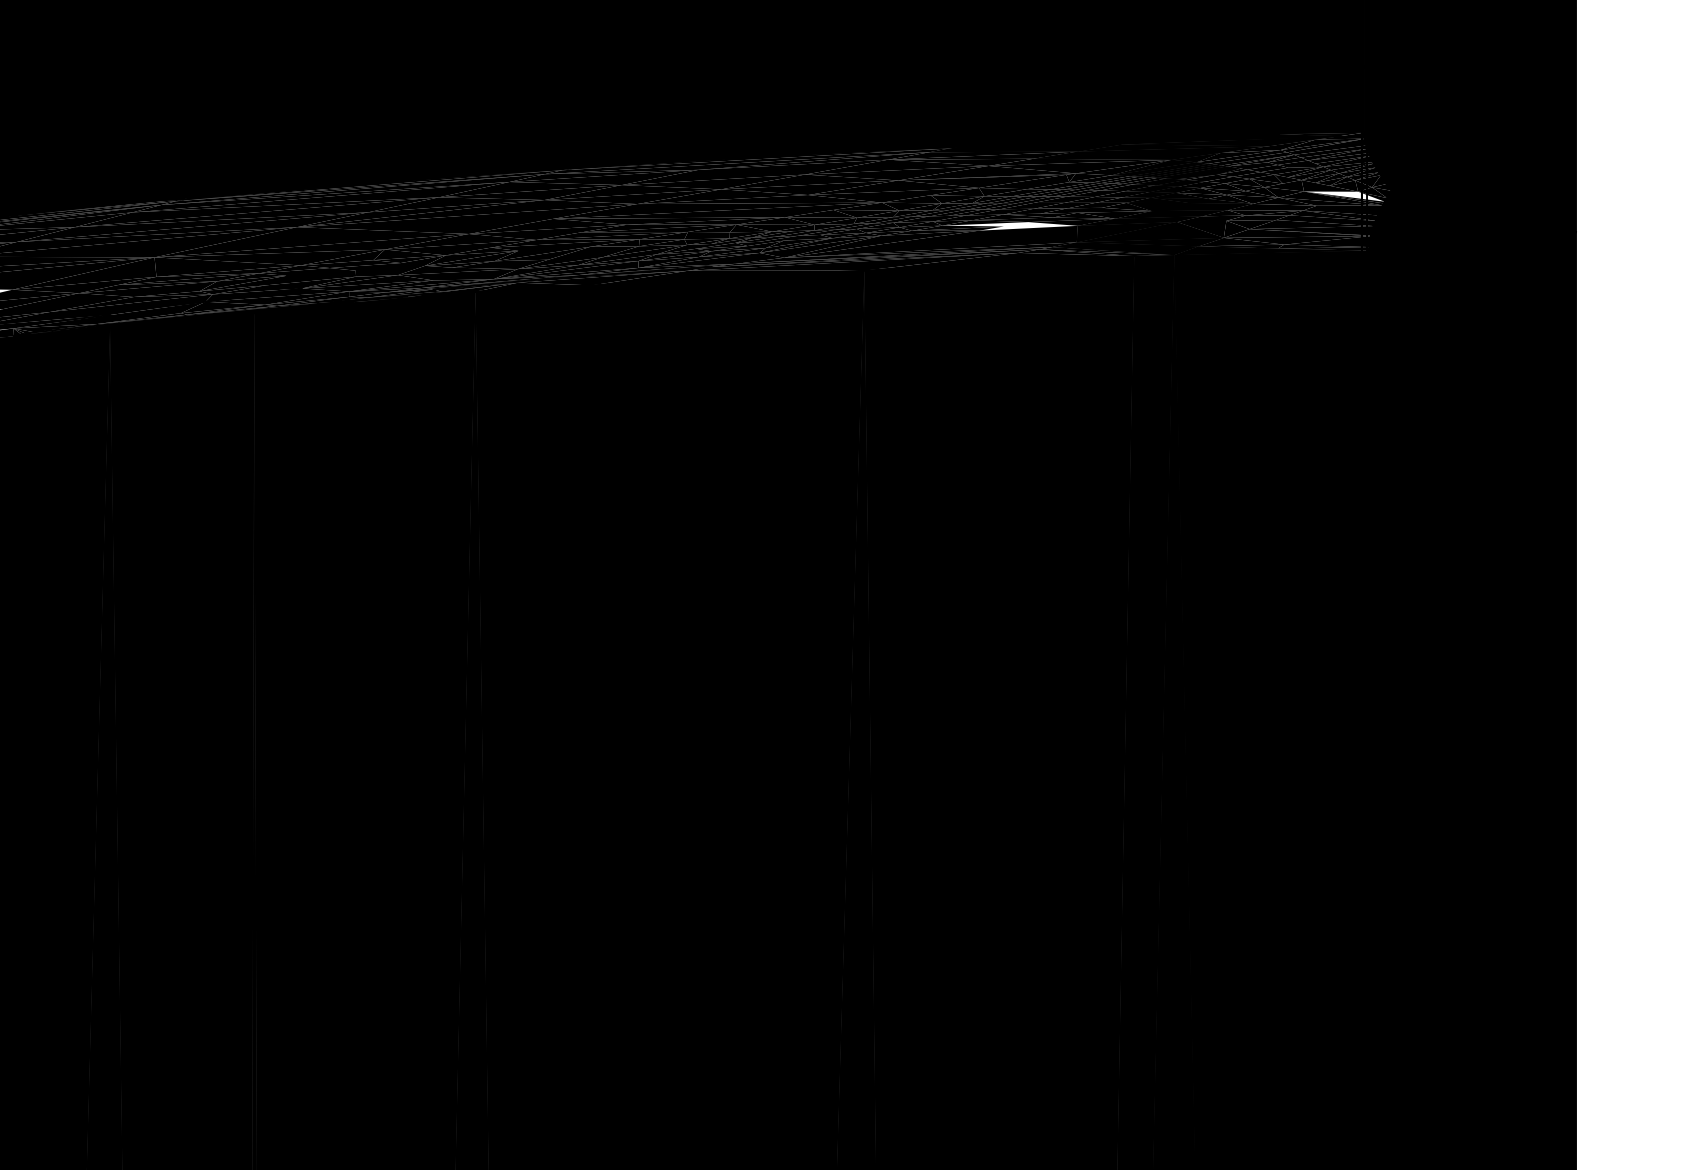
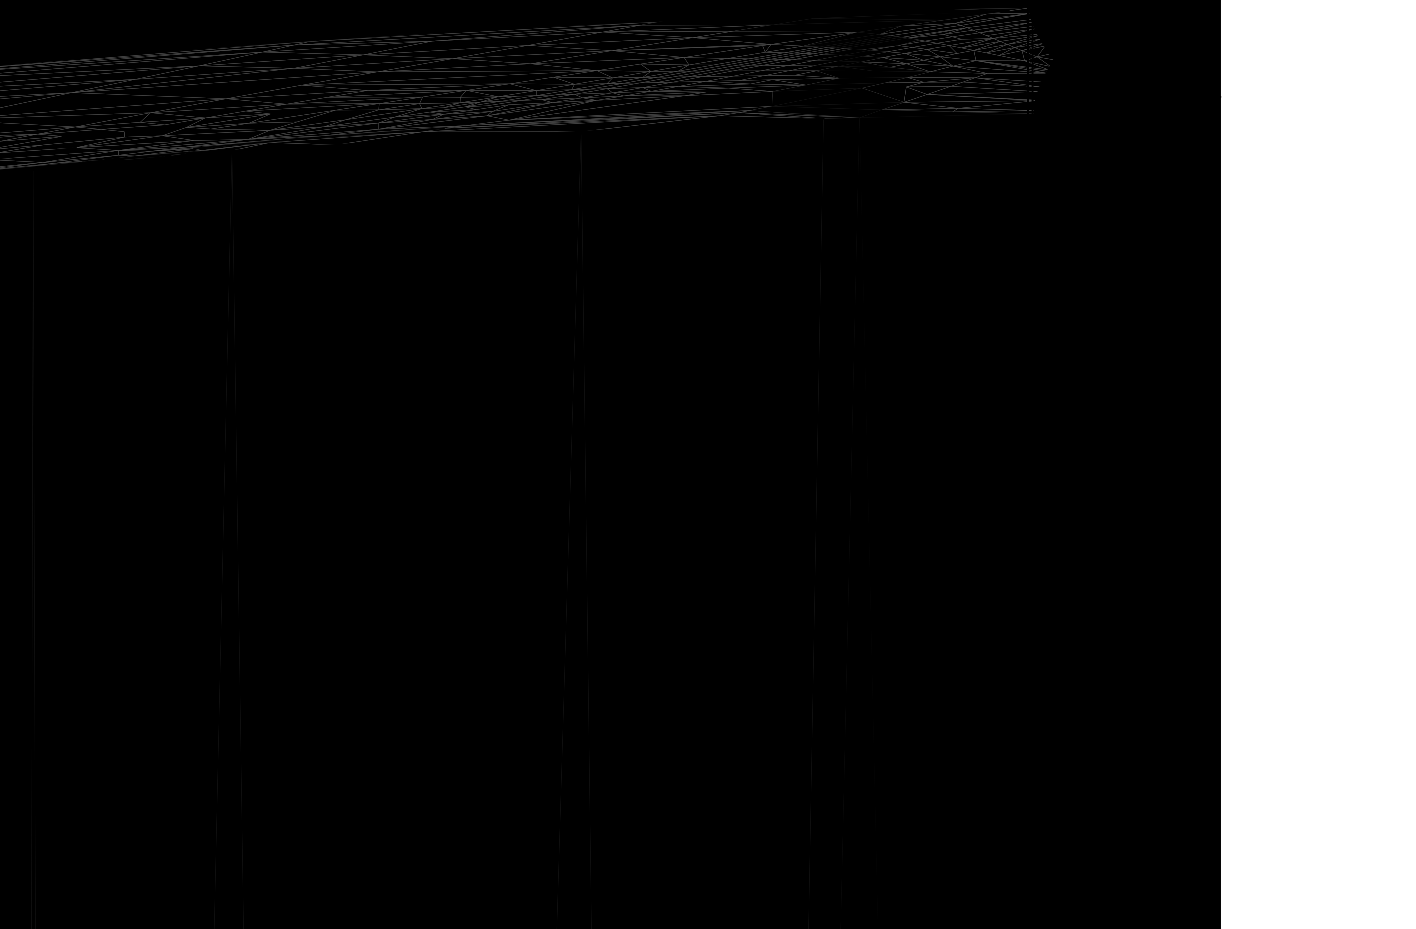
fill: (1344, 196) -> (1012, 65), added
fill: (1009, 226) -> (711, 92), added

